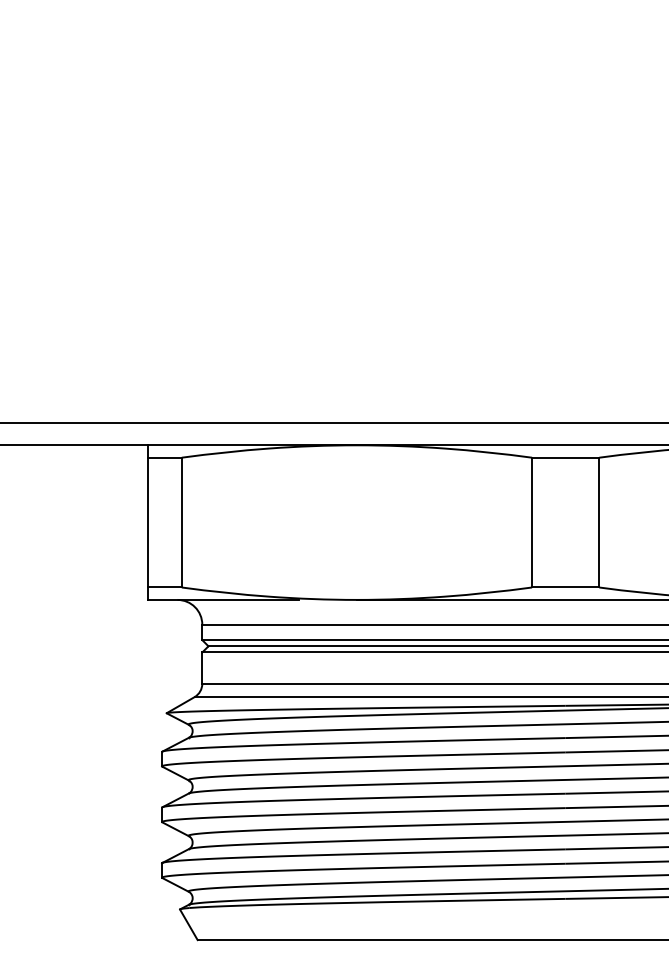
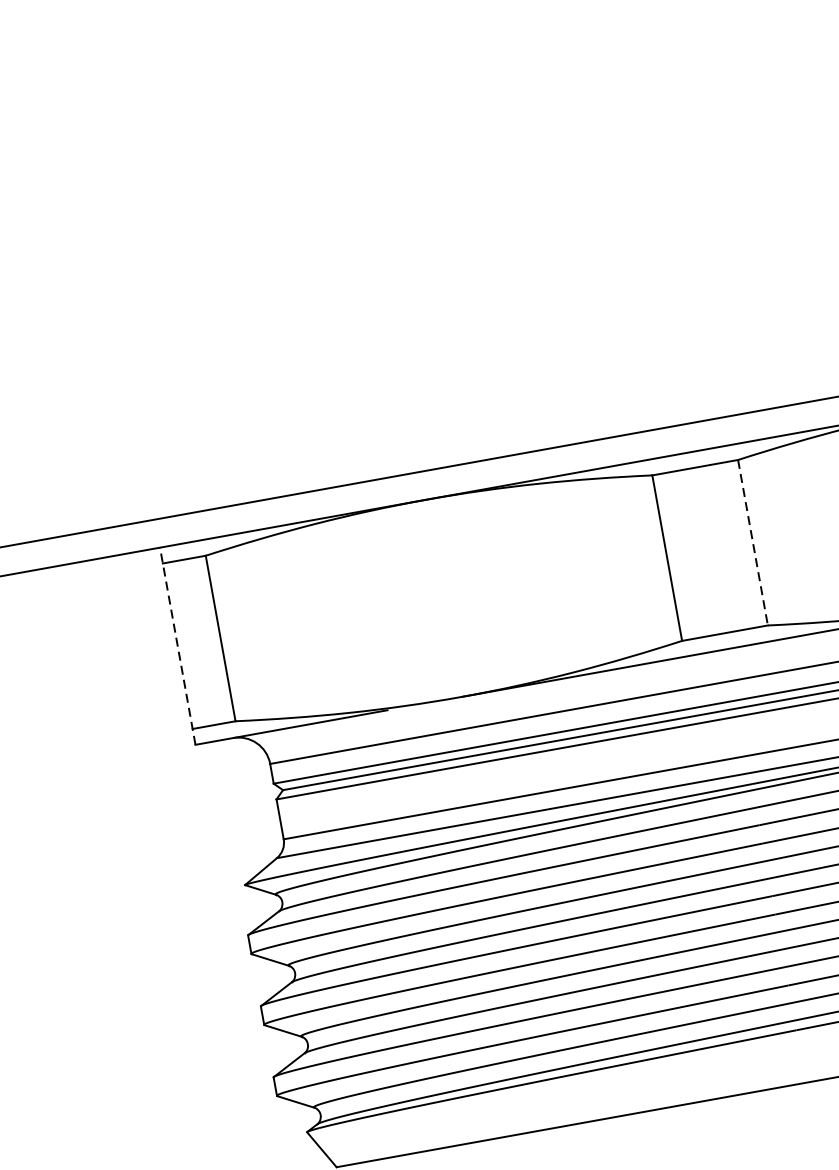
line: (148, 522) -> (178, 646), solid -> dashed
line: (599, 522) -> (753, 542), solid -> dashed

